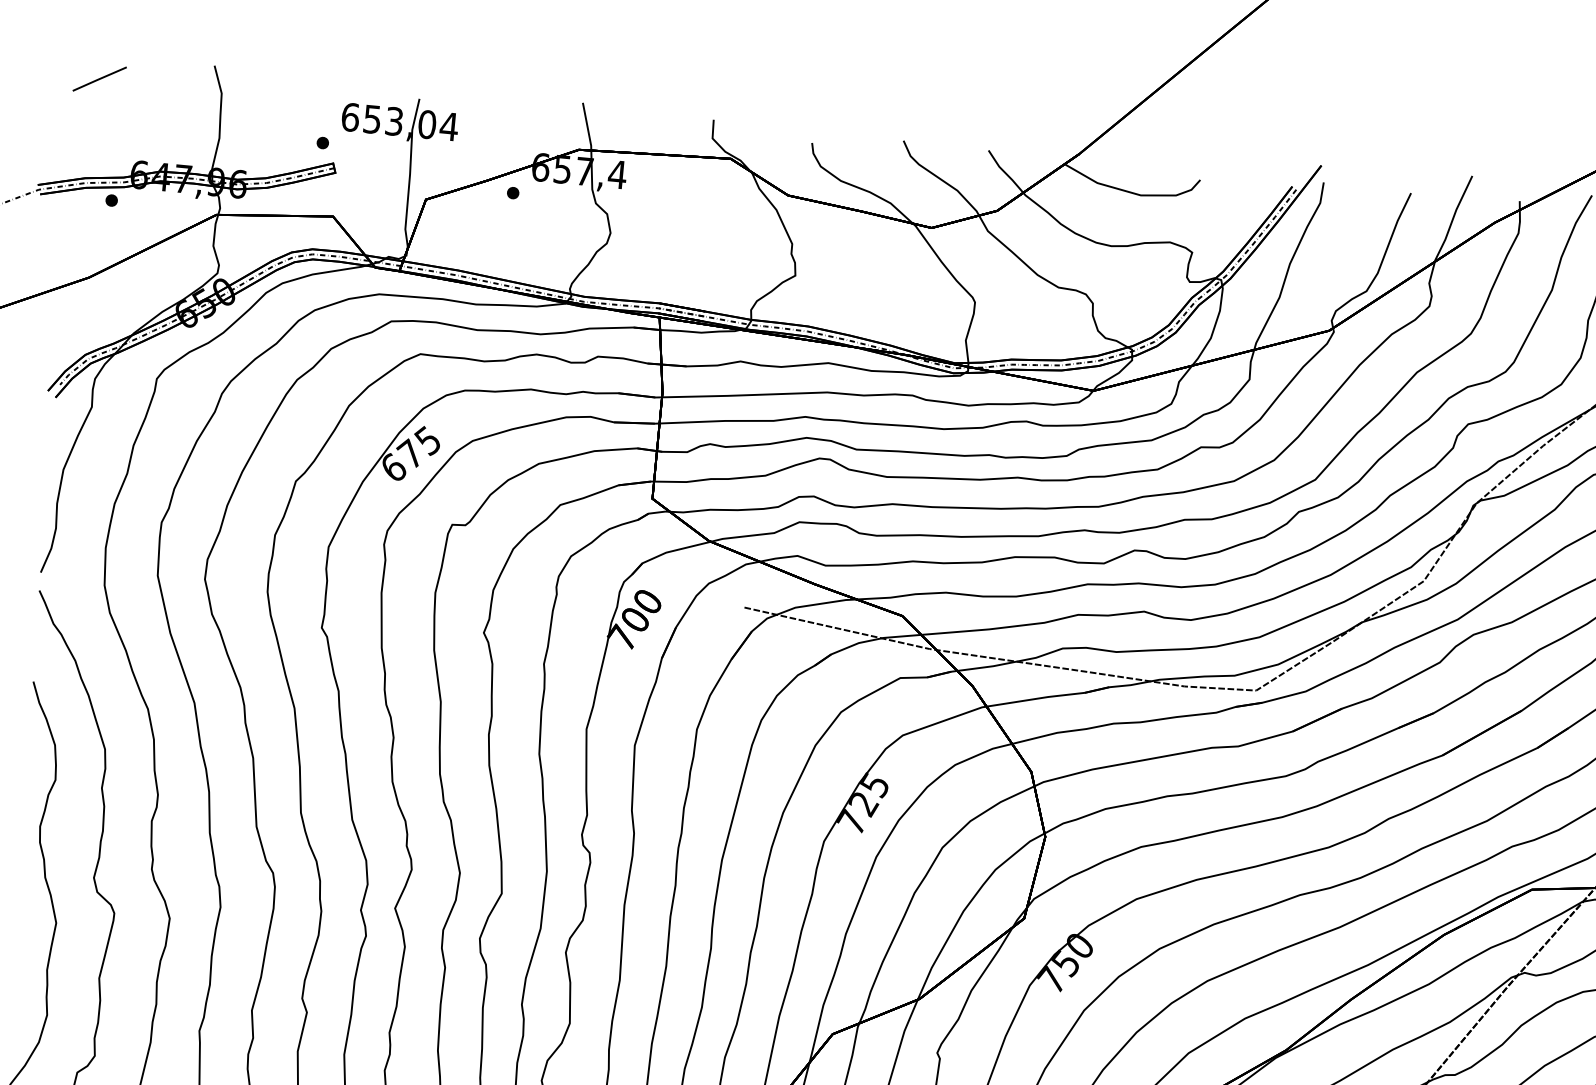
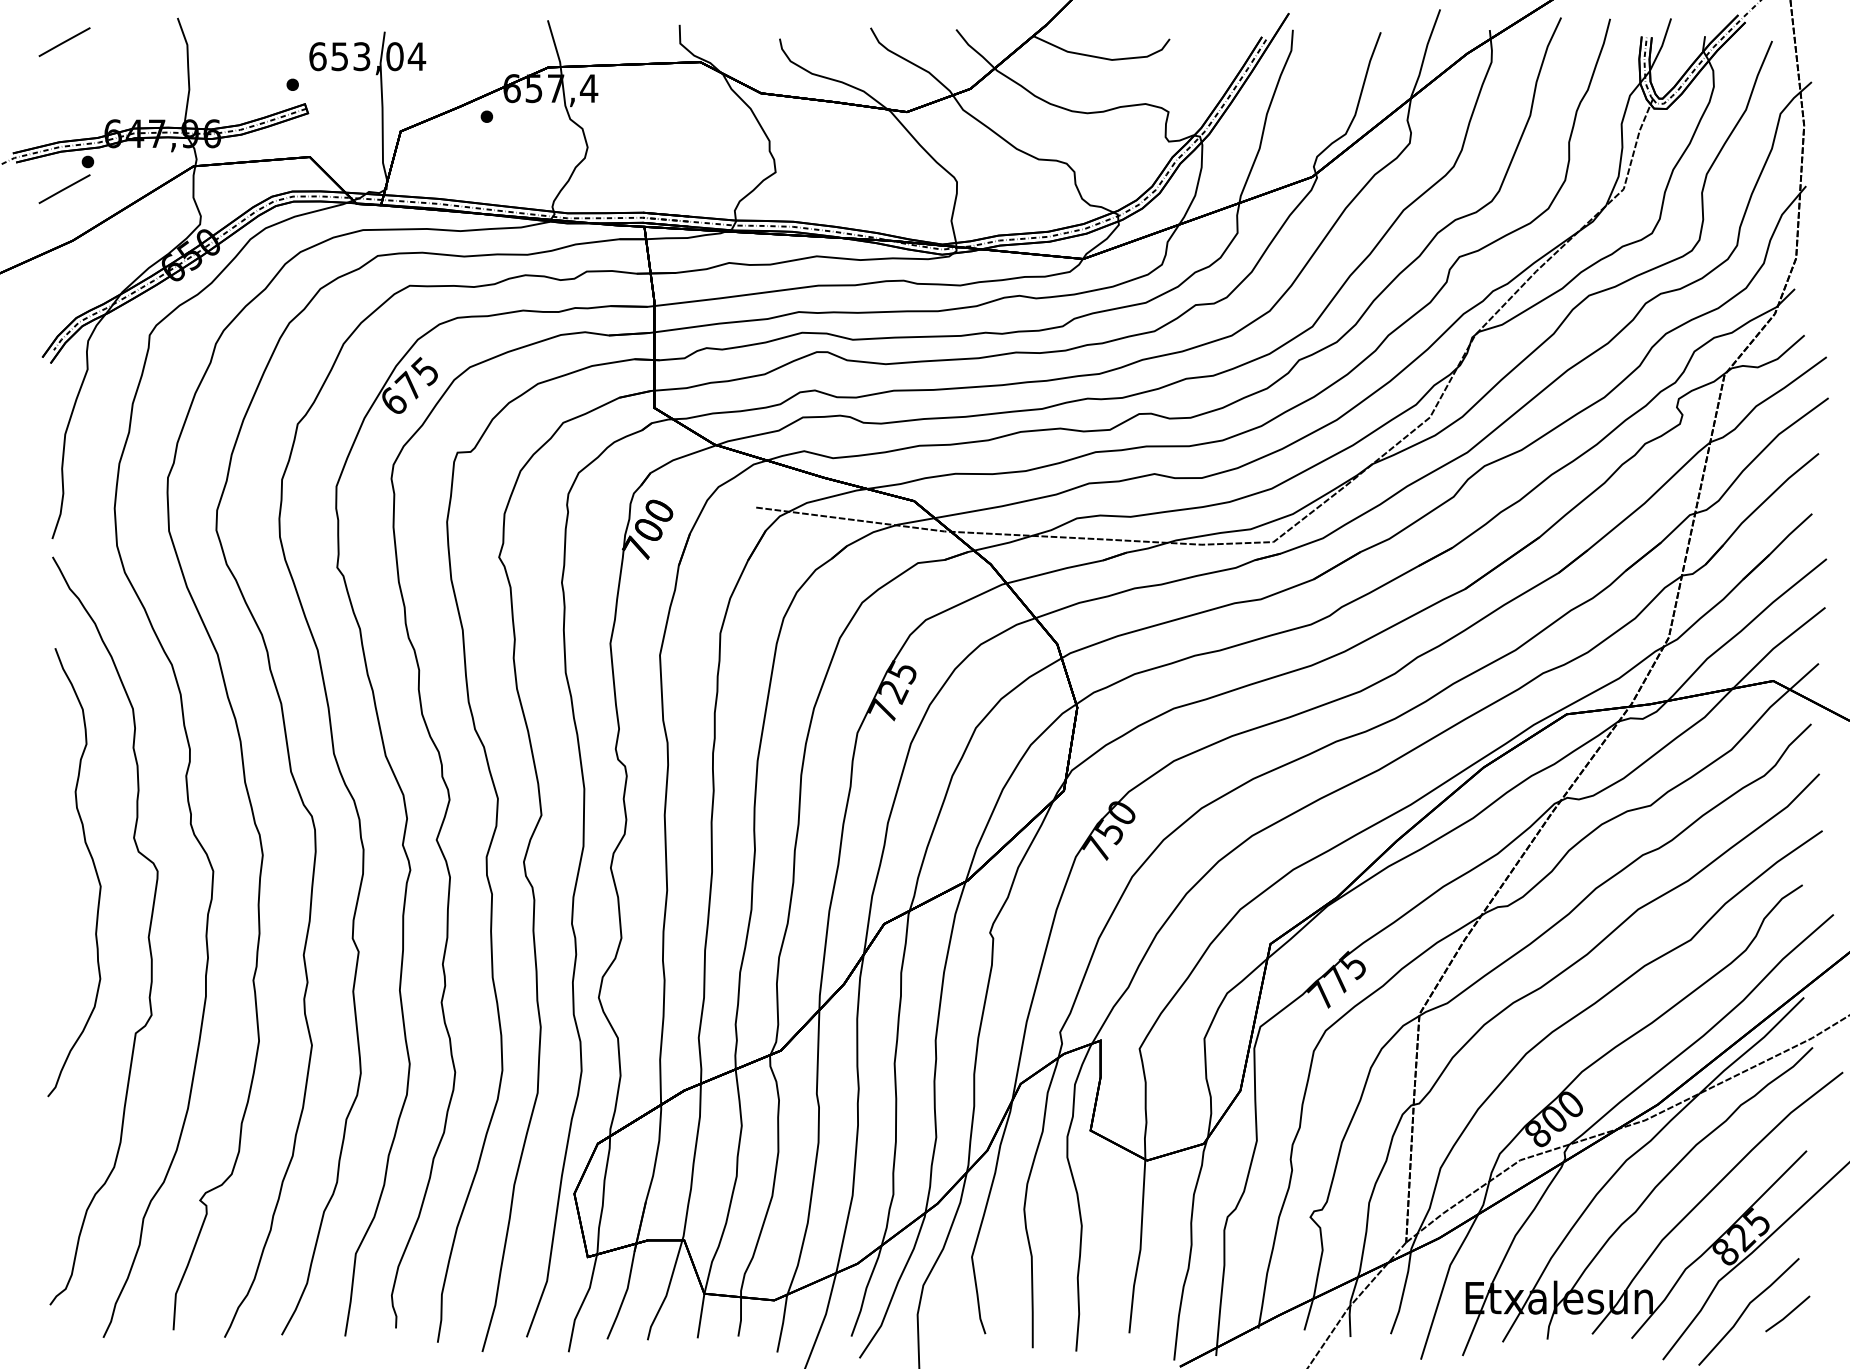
line: (85, 225) -> (64, 189), added

